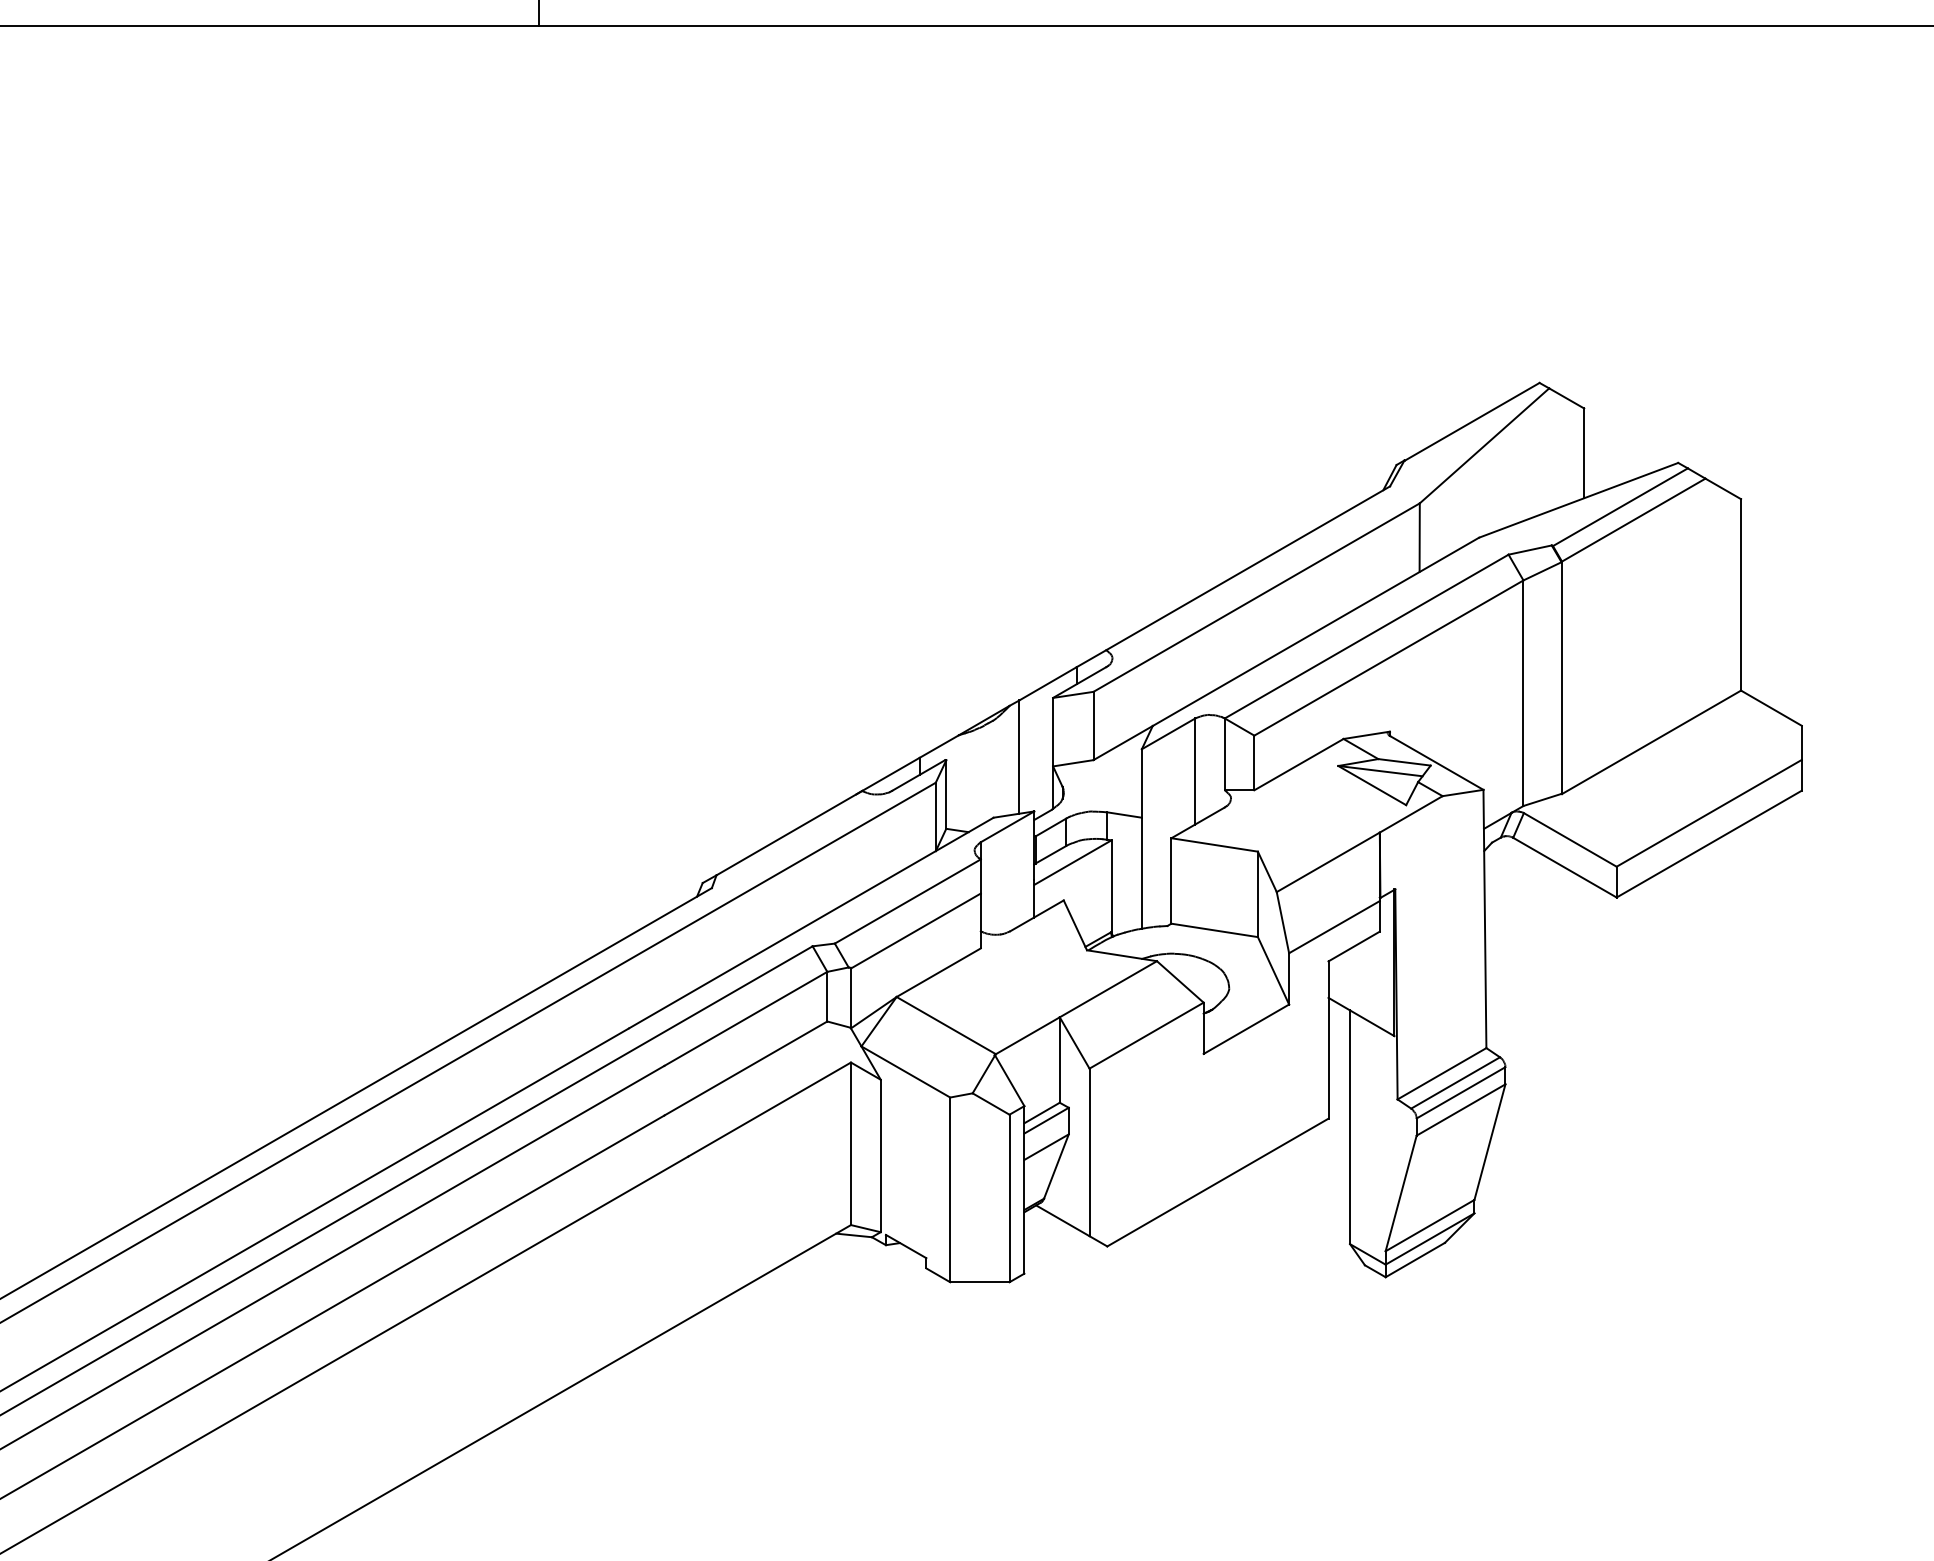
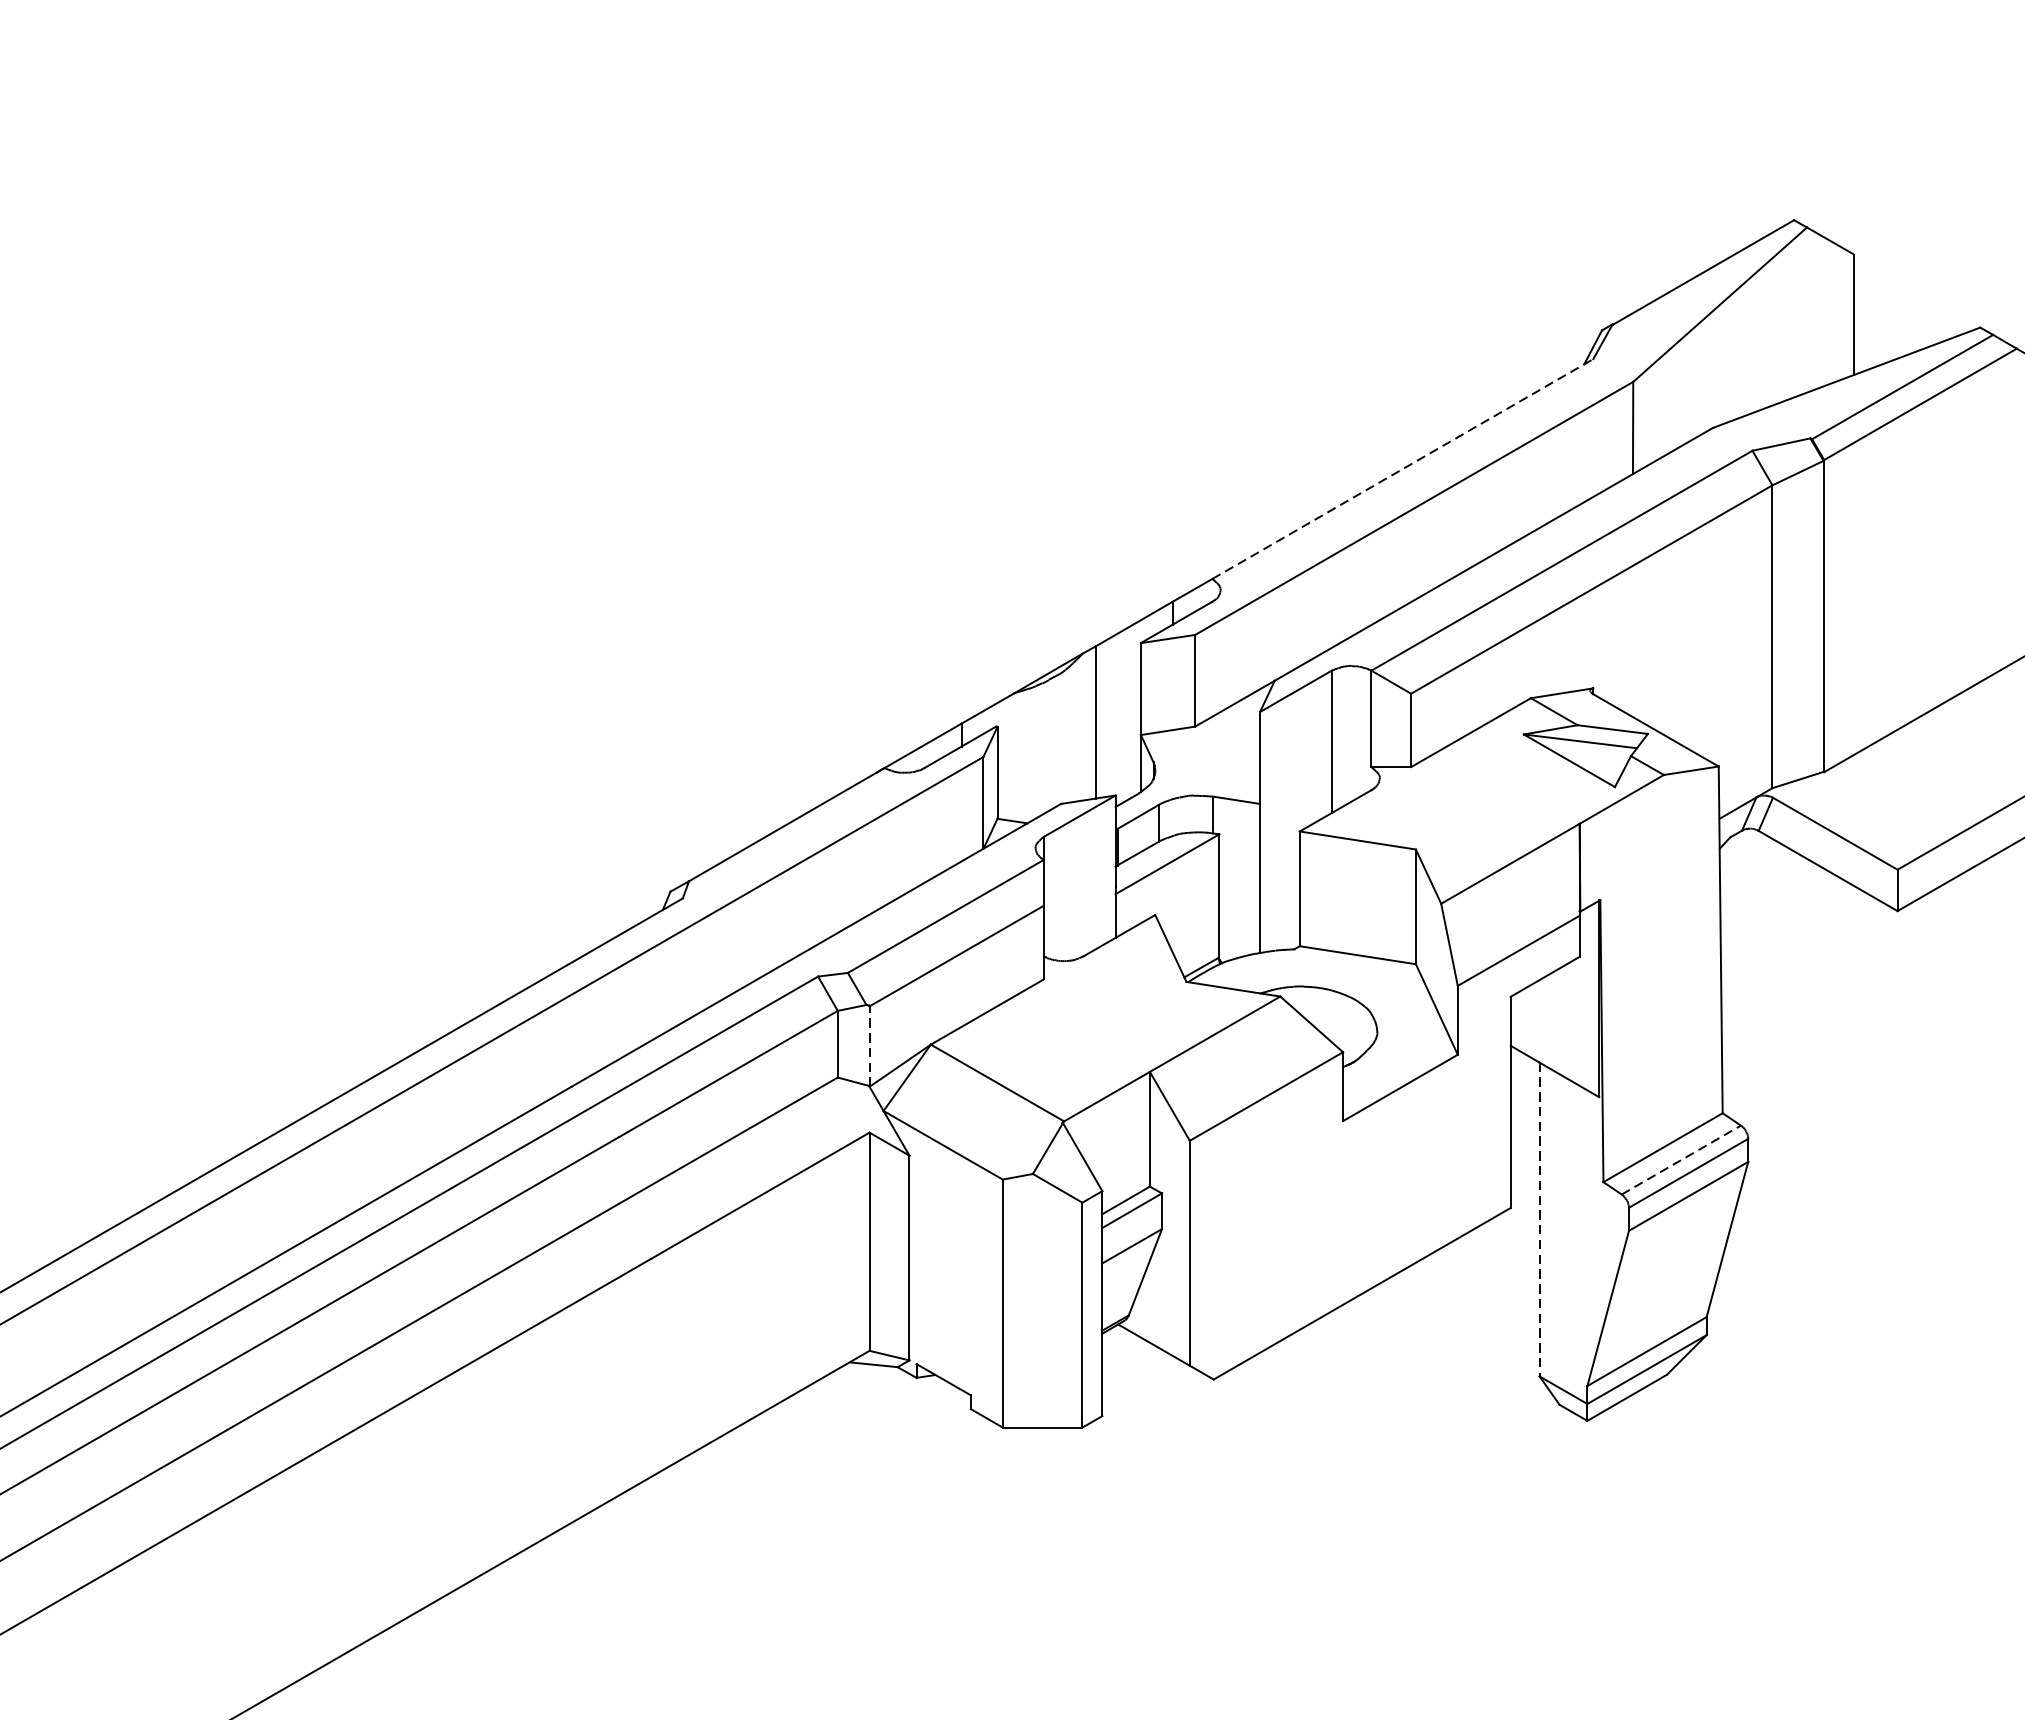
line: (1248, 568) -> (1403, 469), solid -> dashed
line: (850, 998) -> (868, 1046), solid -> dashed
line: (1456, 1082) -> (1682, 1159), solid -> dashed
line: (1350, 1127) -> (1540, 1219), solid -> dashed

